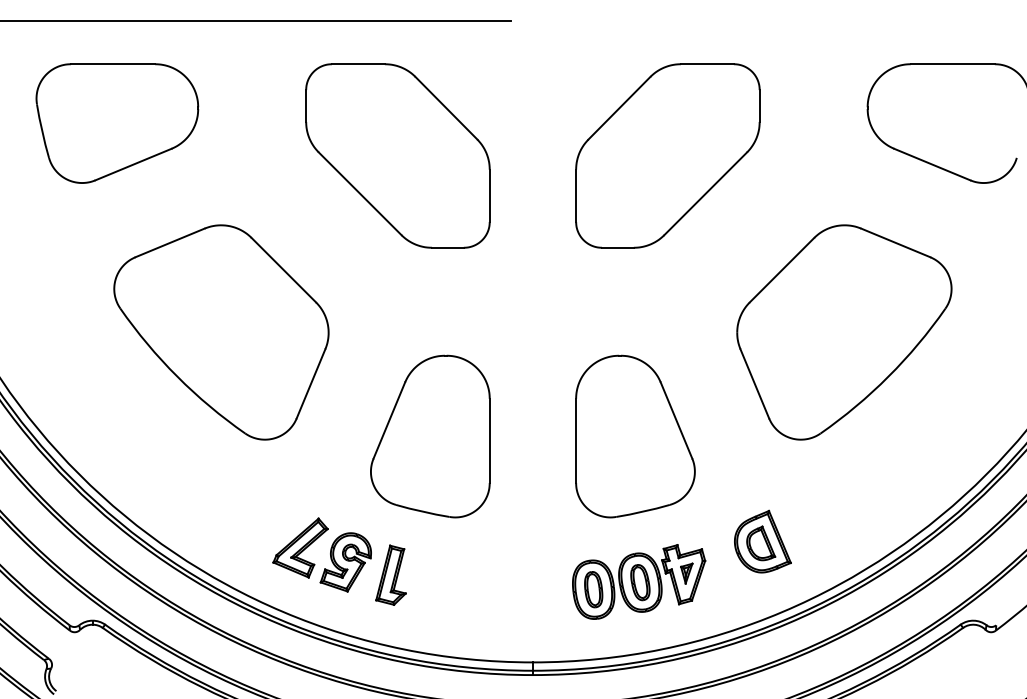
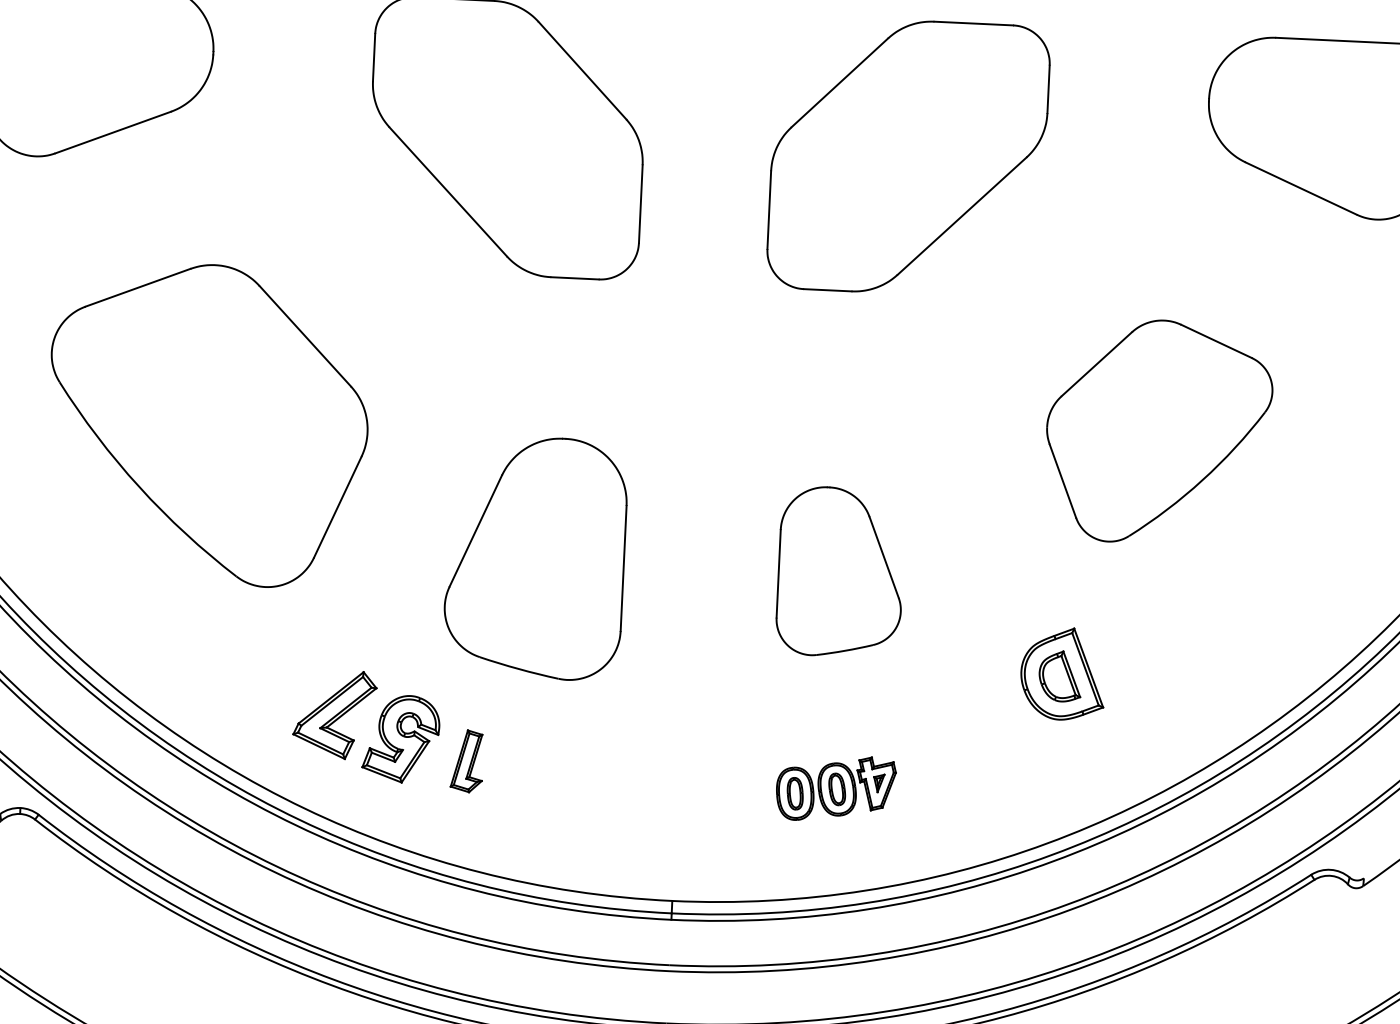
part: (221, 332) -> (208, 424), moved
part: (844, 332) -> (1158, 432), size x0.7
part: (635, 436) -> (840, 572), size x0.7
part: (762, 541) -> (1062, 673), moved
part: (390, 574) -> (466, 760), size x0.7
part: (639, 581) -> (836, 788), size x0.6

